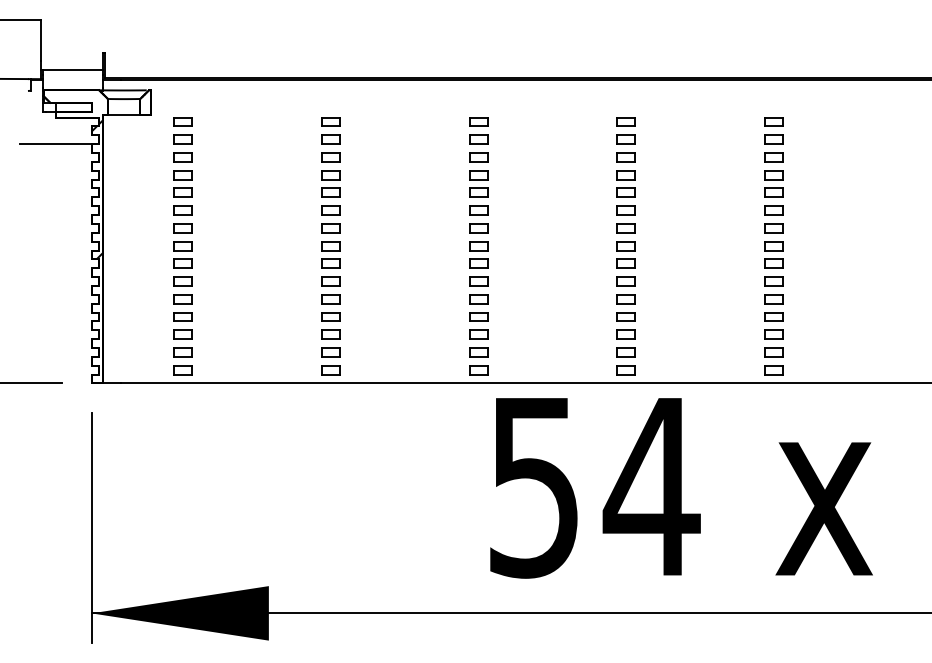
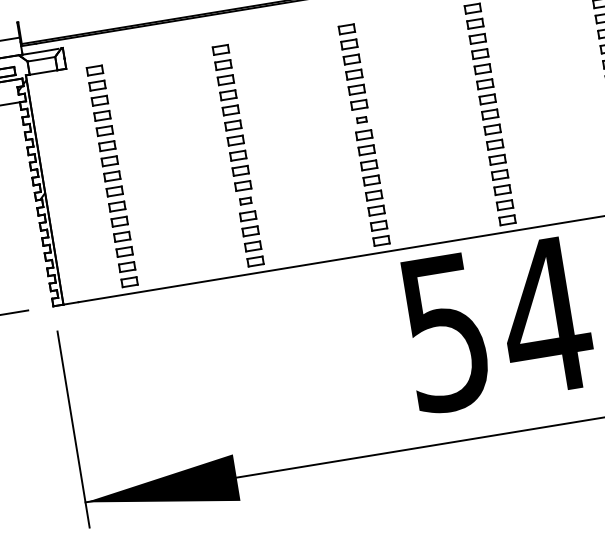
part: (478, 228) -> (361, 120), size x0.6
part: (330, 299) -> (245, 201), size x0.7

